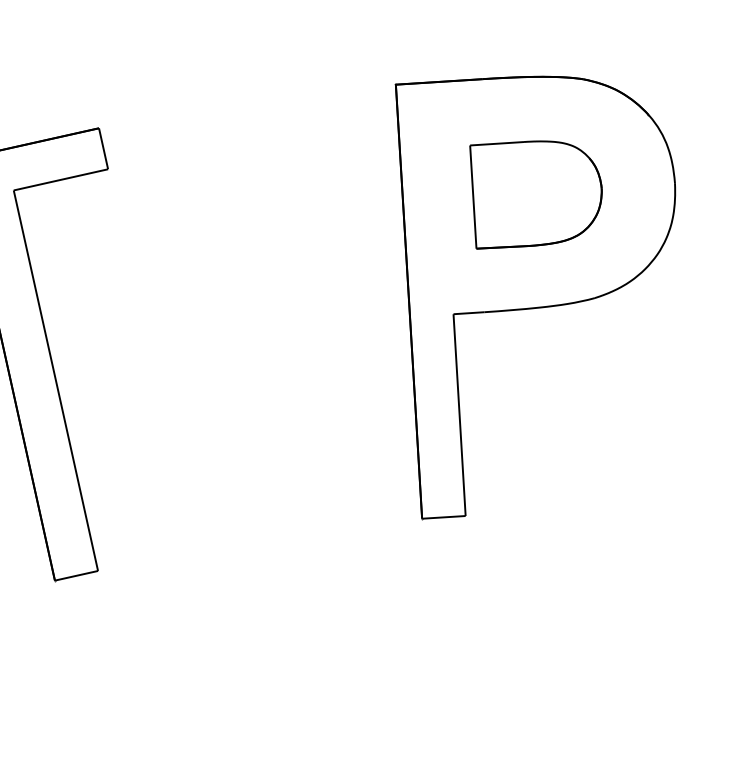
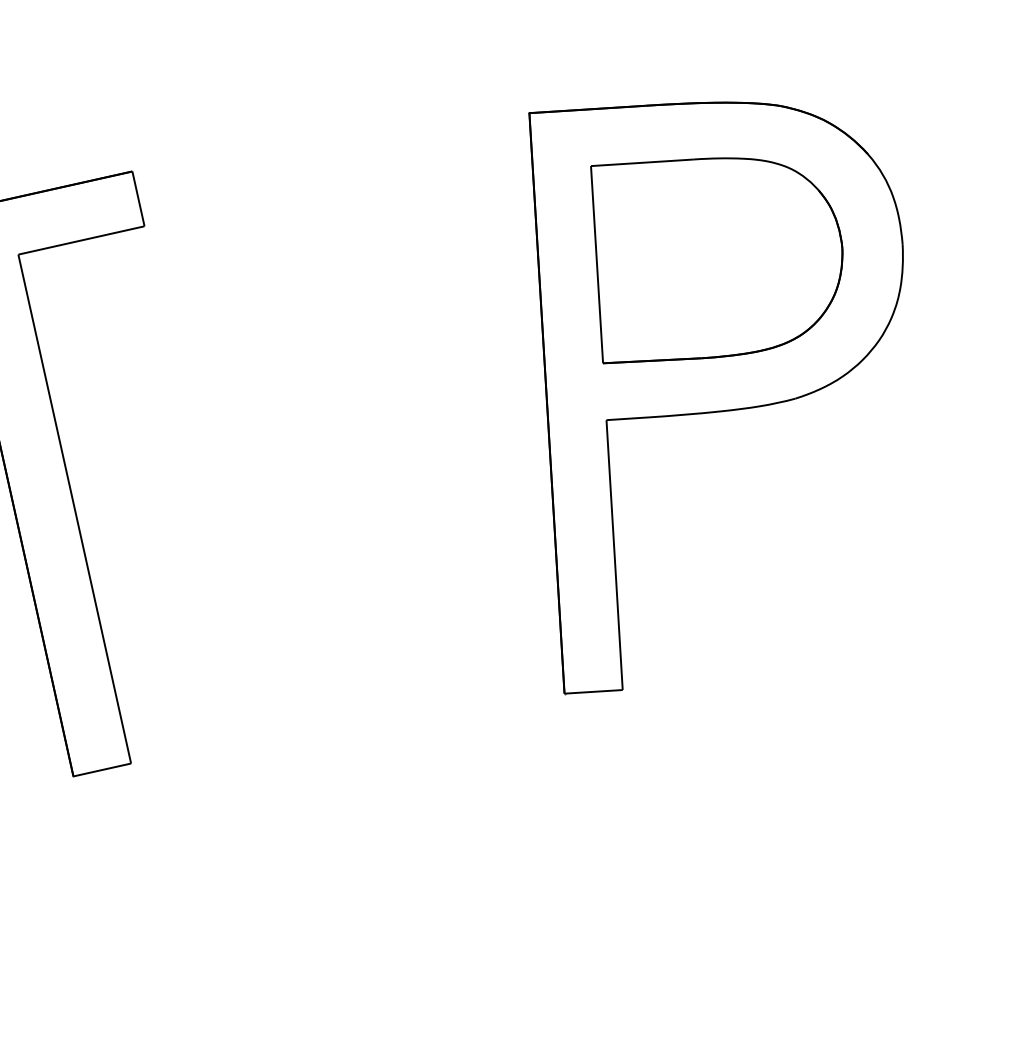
part: (535, 194) -> (716, 260), size x1.43

